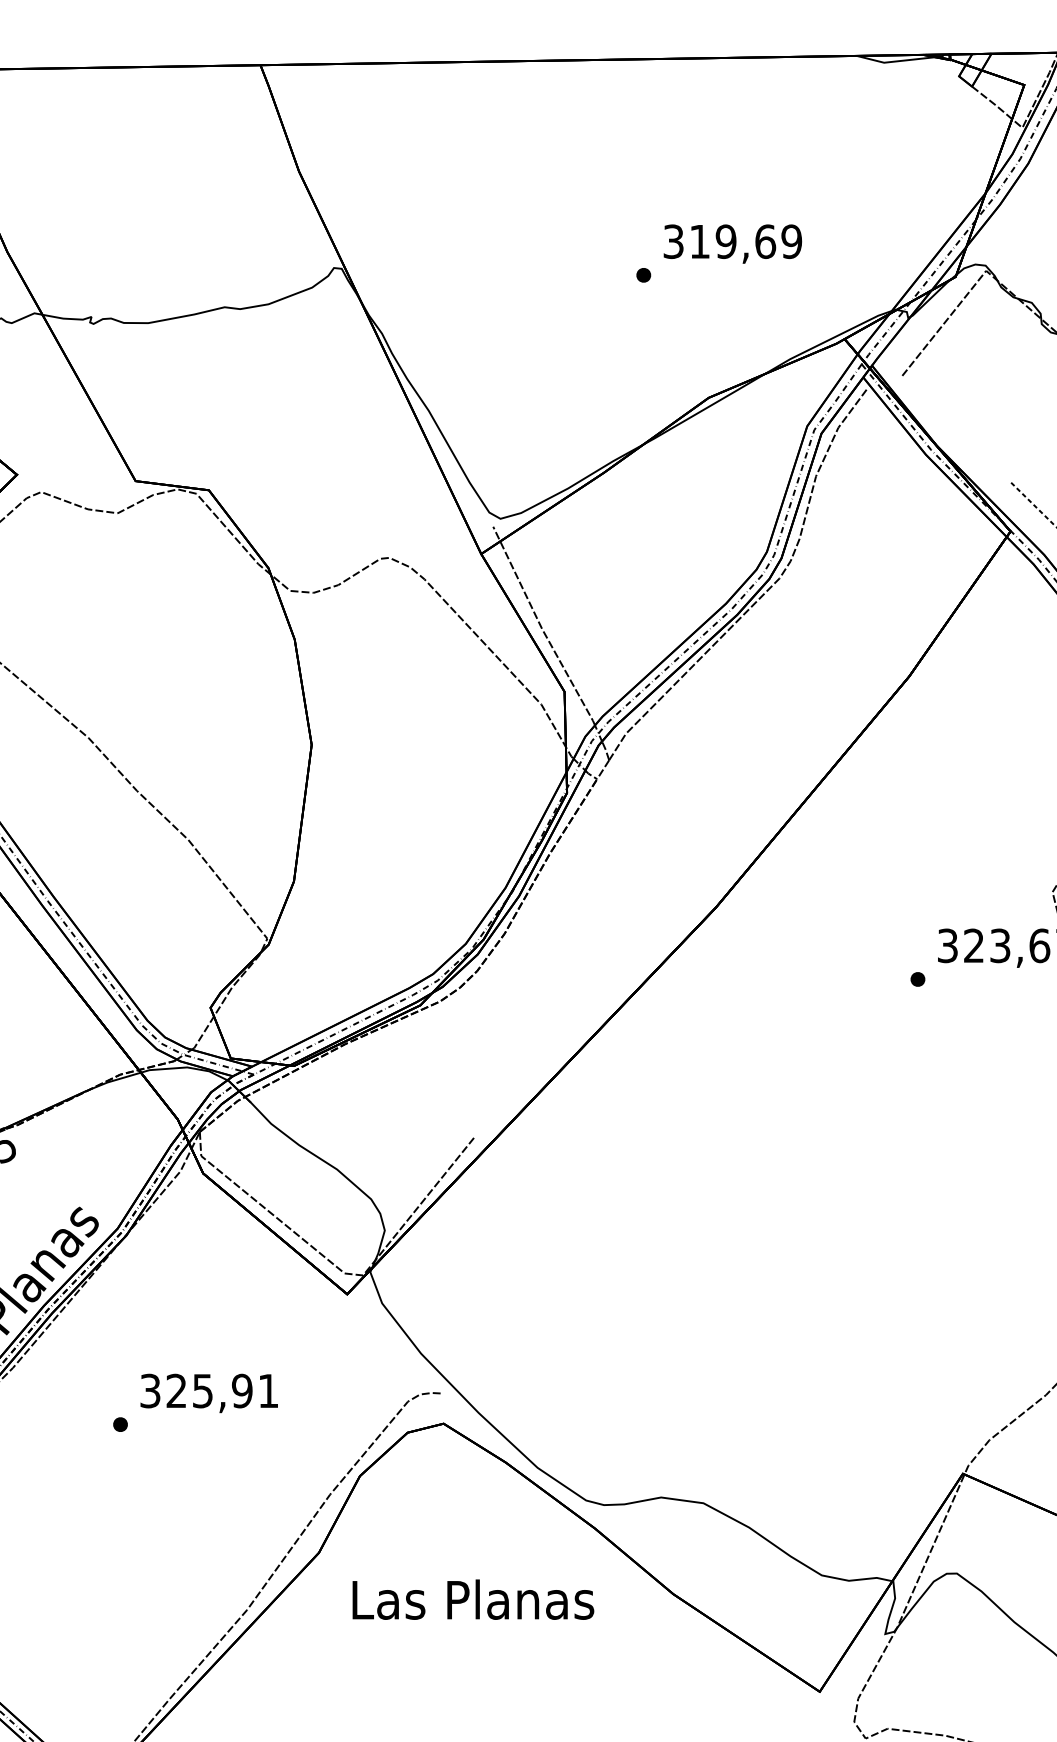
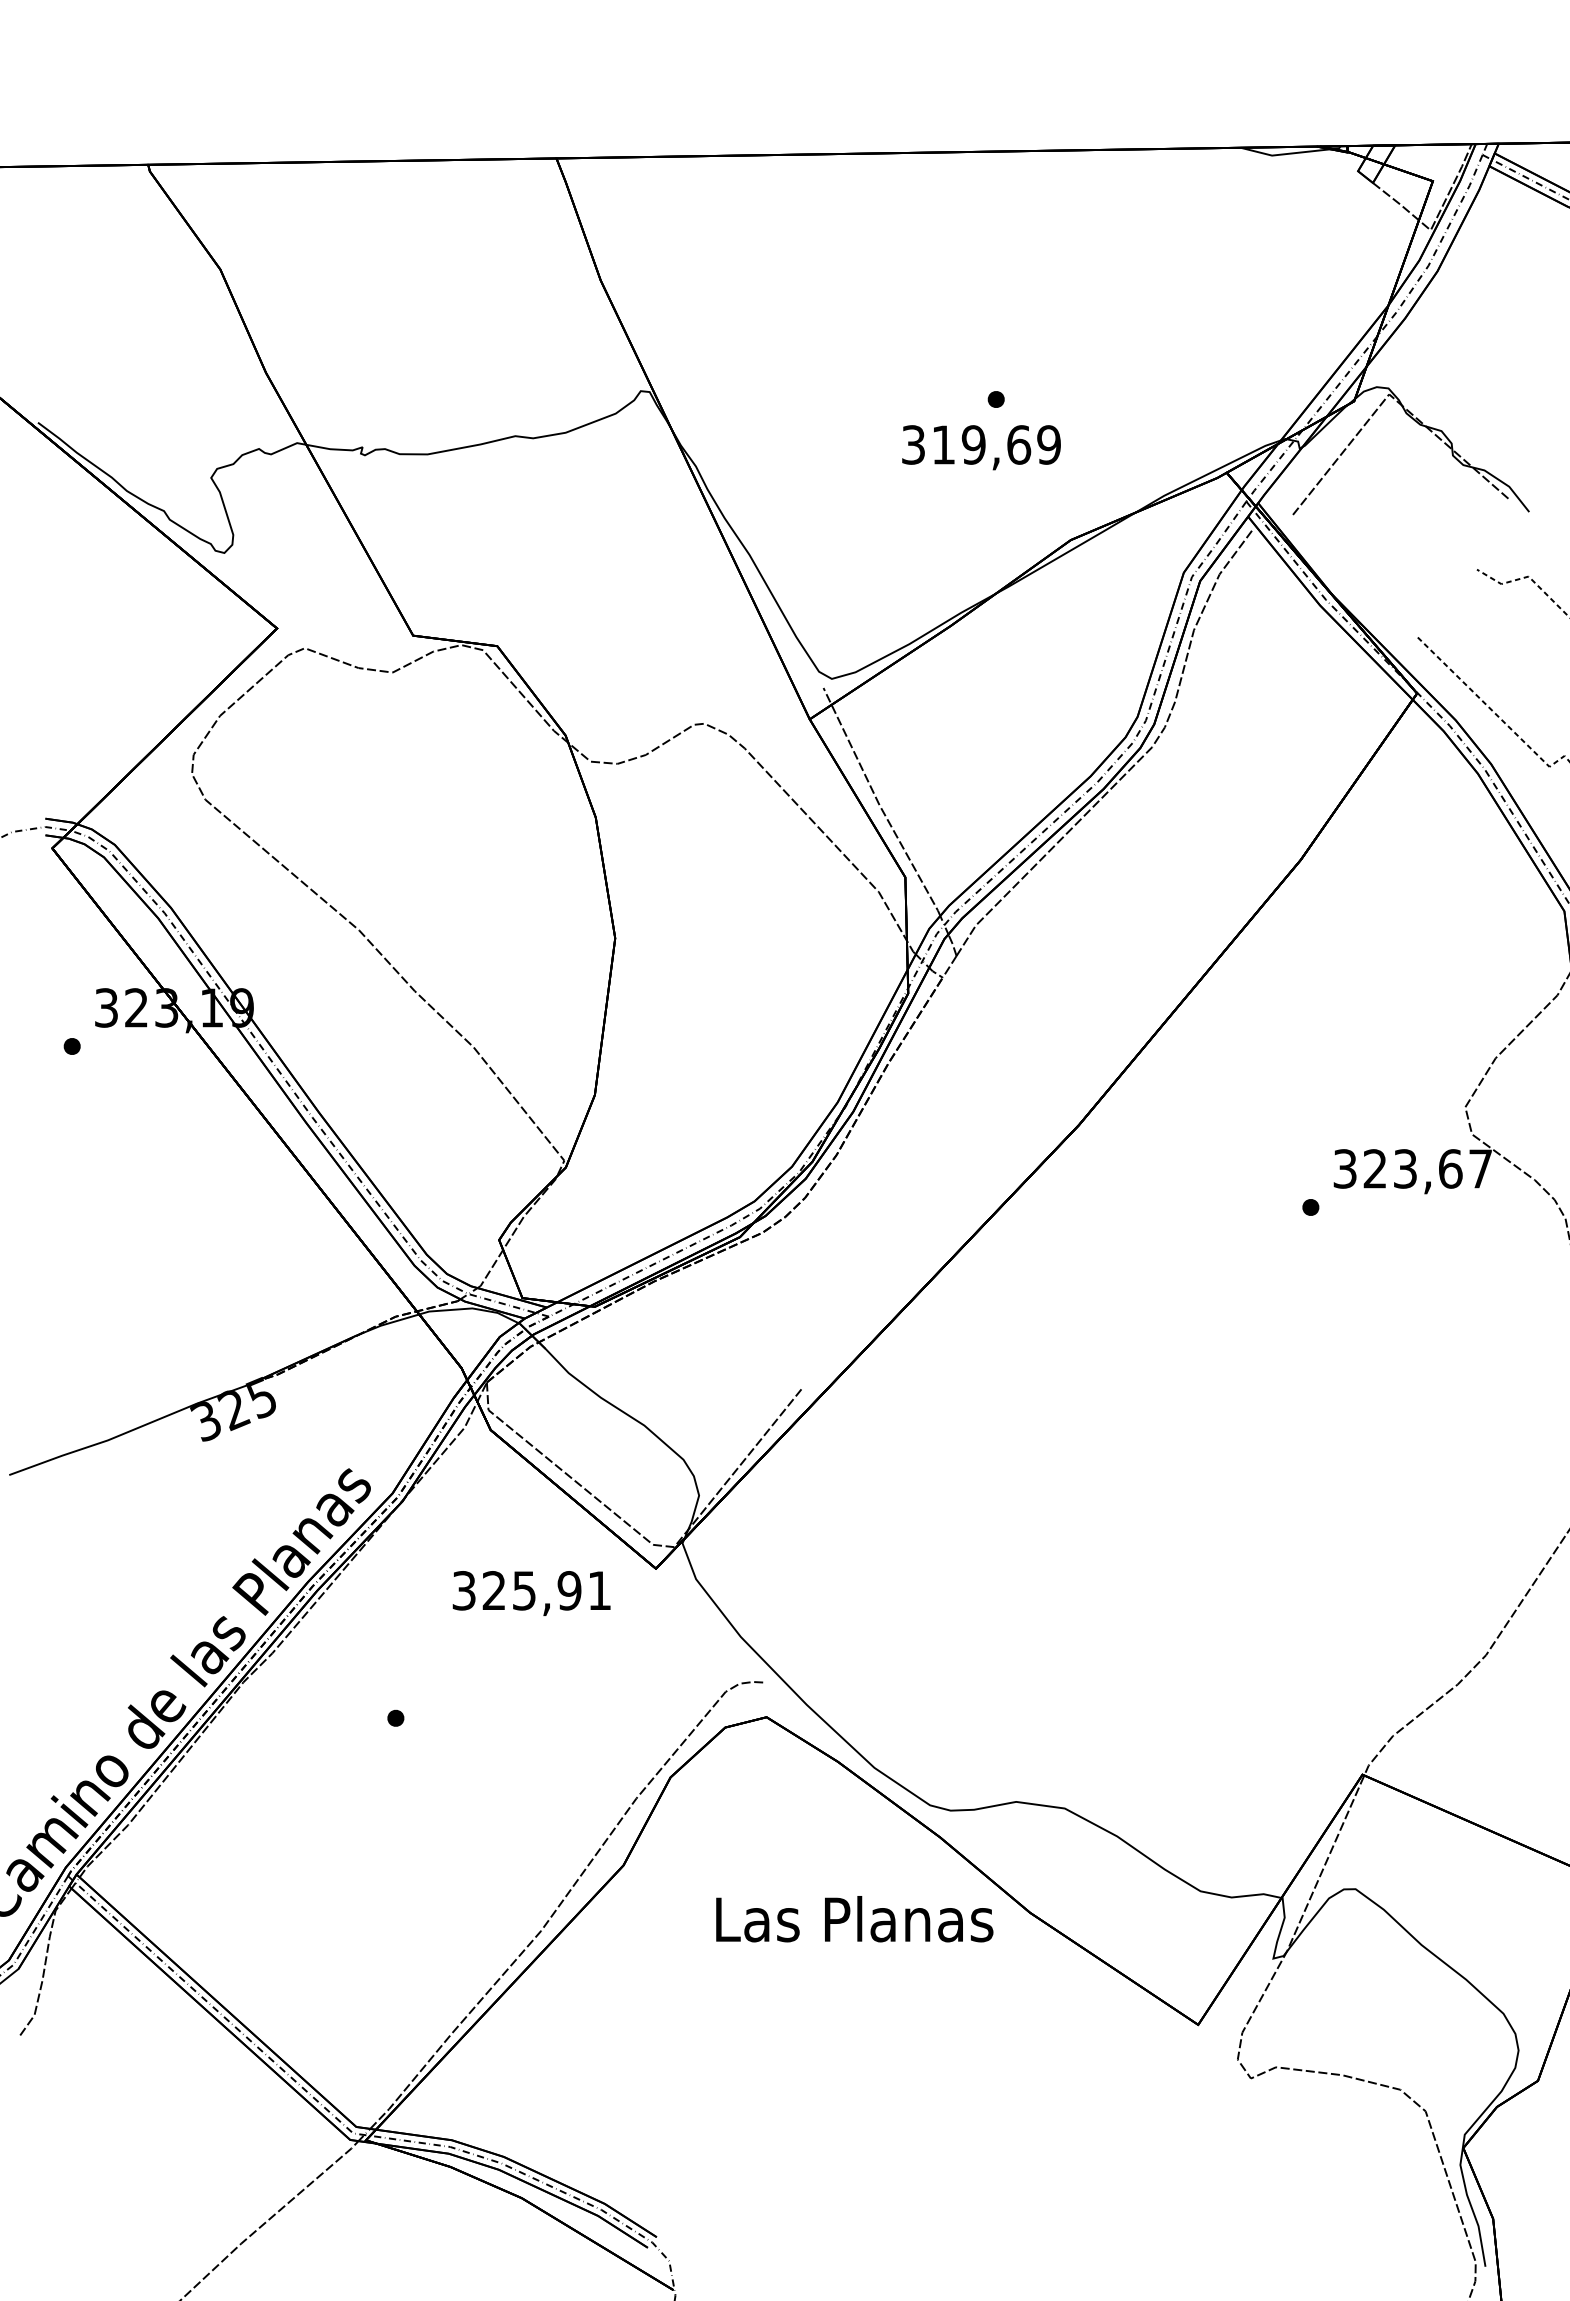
text: (732, 243) -> (981, 447), moved
text: (209, 1393) -> (531, 1593), moved
text: (473, 1599) -> (854, 1919), moved

